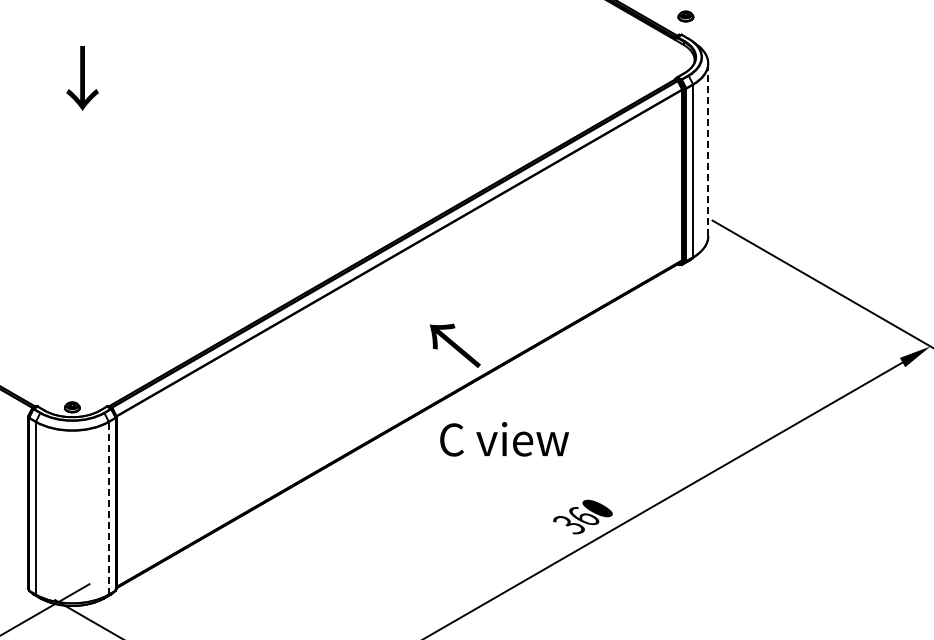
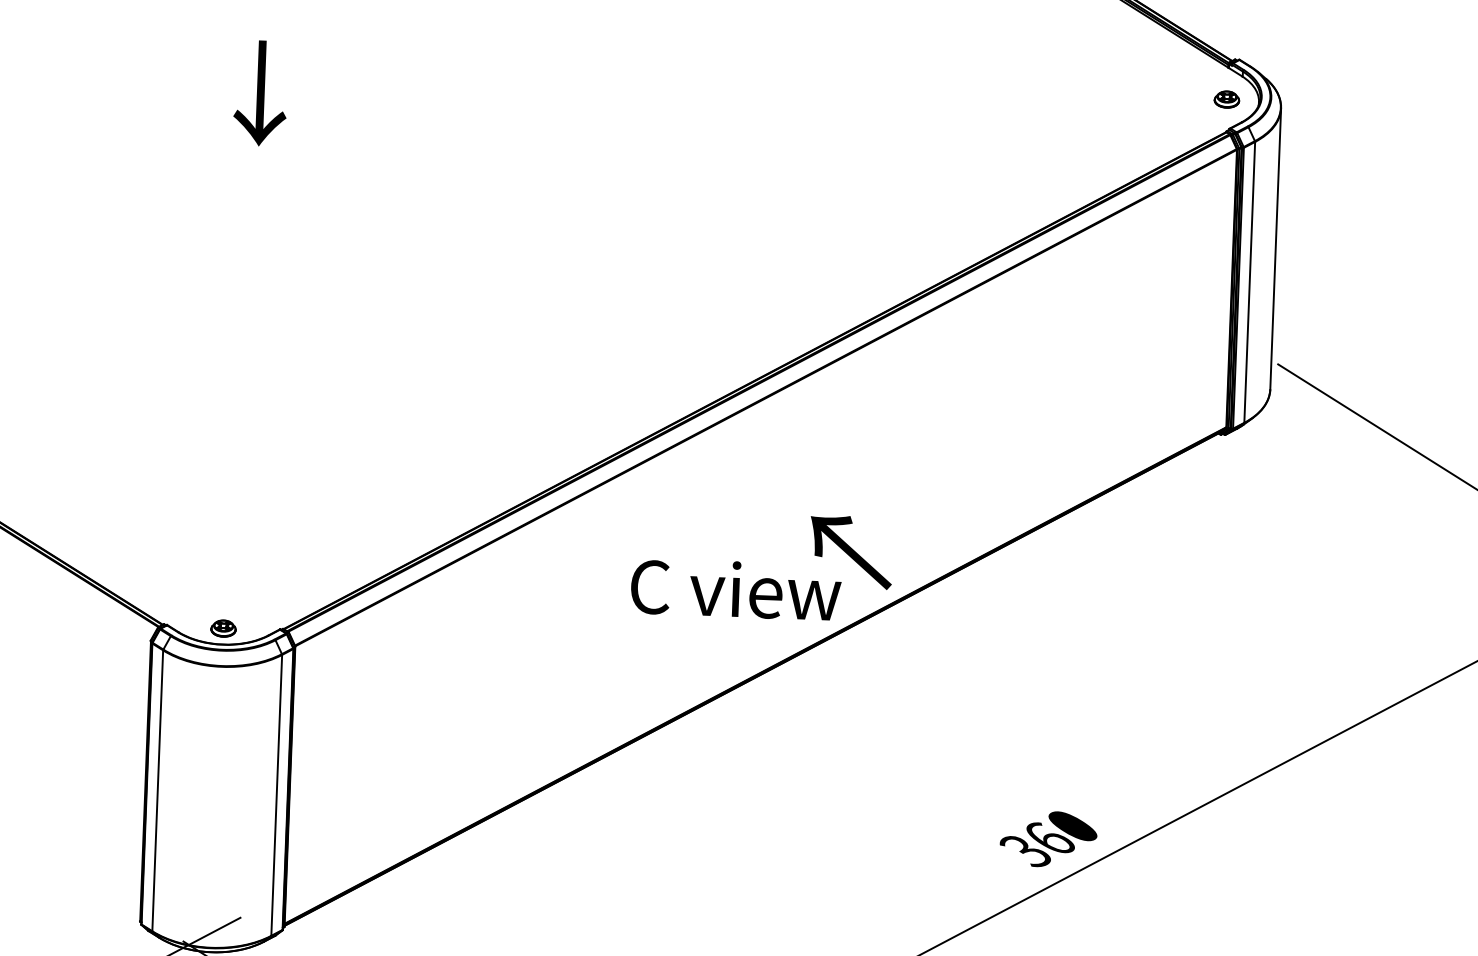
part: (685, 16) -> (1226, 99), moved
line: (708, 149) -> (1276, 248), dashed -> solid
text: (504, 439) -> (735, 589), moved
line: (108, 507) -> (276, 794), dashed -> solid

